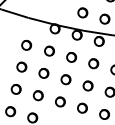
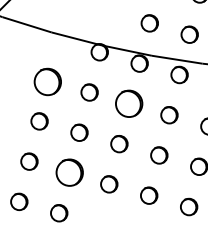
part: (26, 45) -> (47, 82), size x1.6
part: (71, 57) -> (129, 103), size x1.6
part: (37, 95) -> (67, 172), size x1.6

